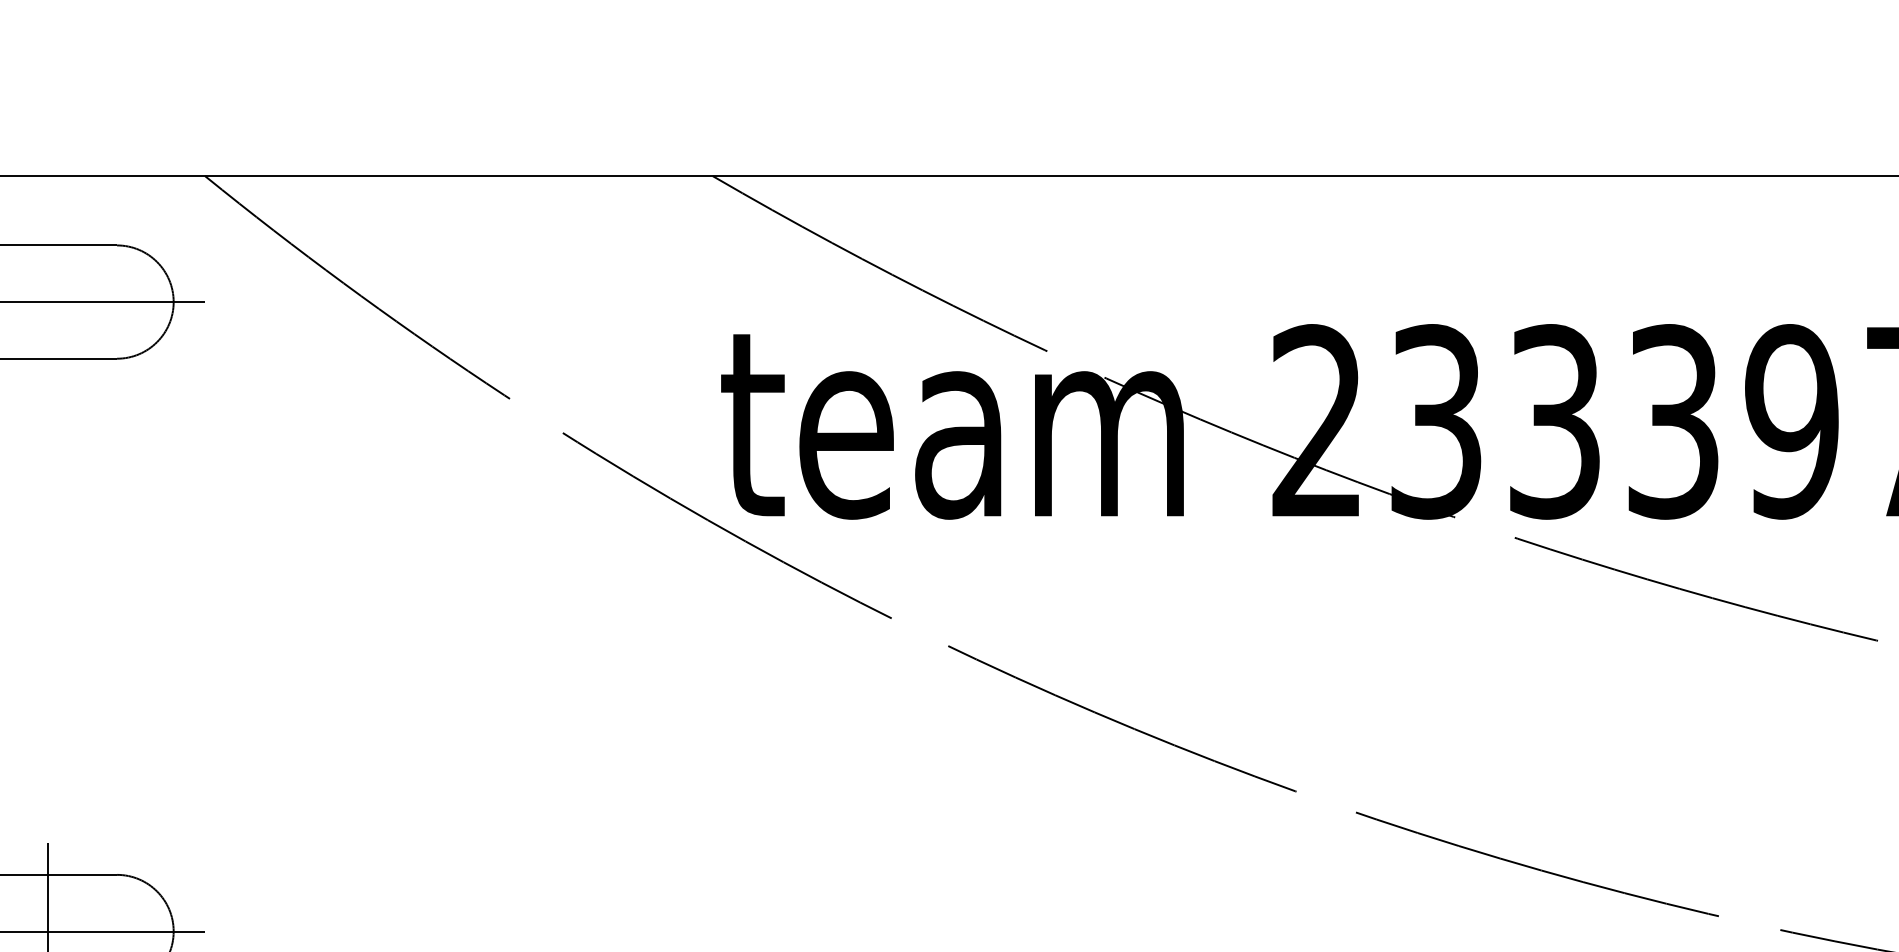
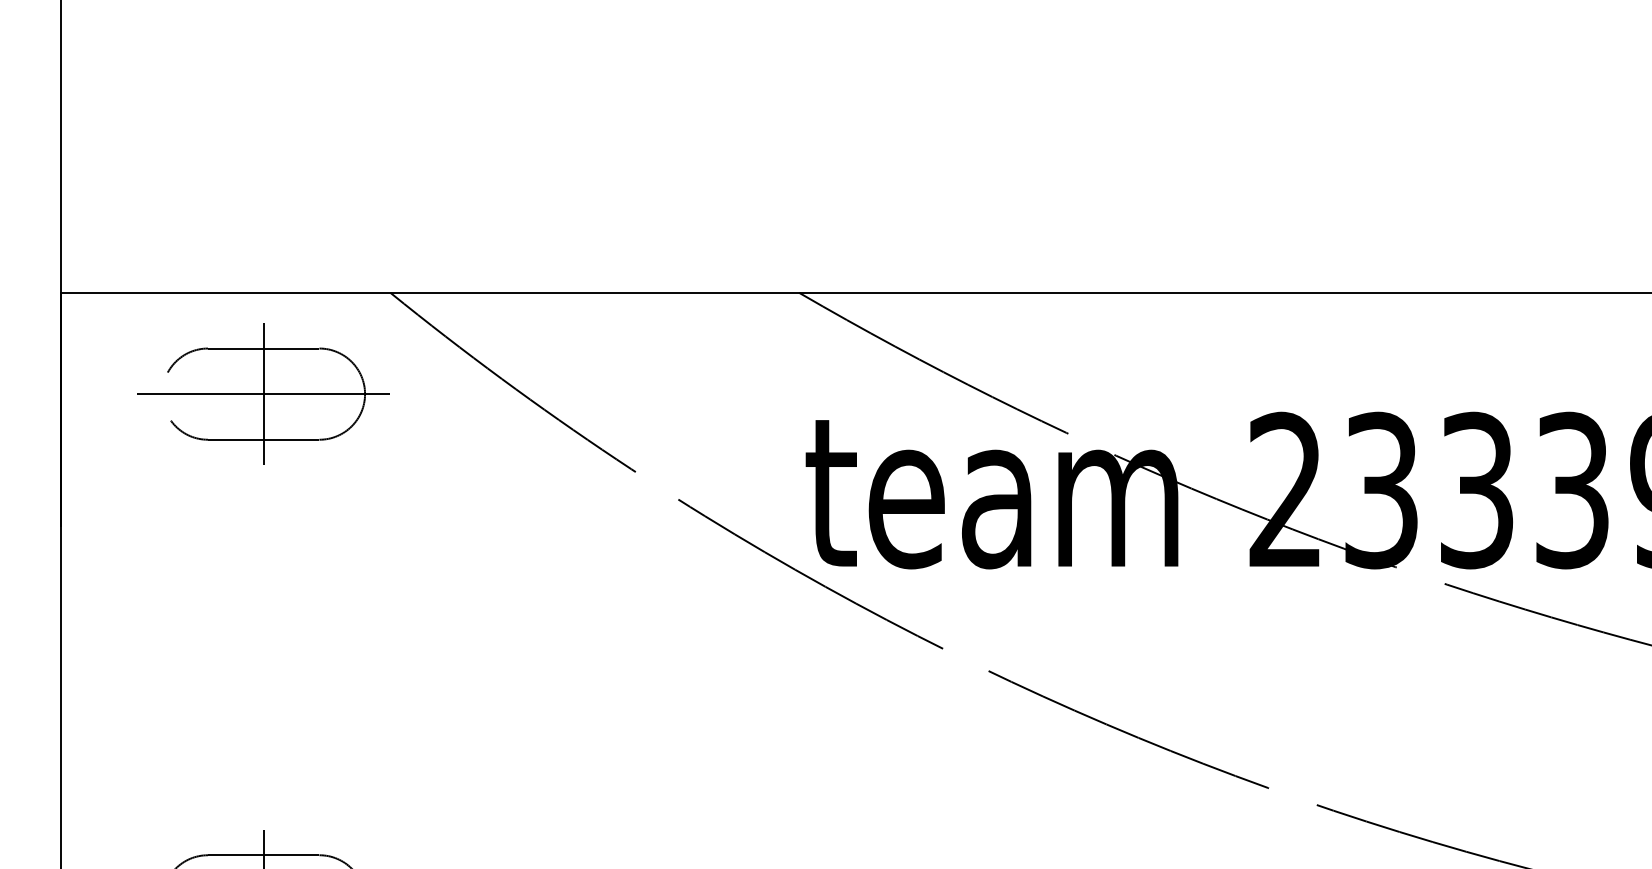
line: (47, 302) -> (263, 394), added

